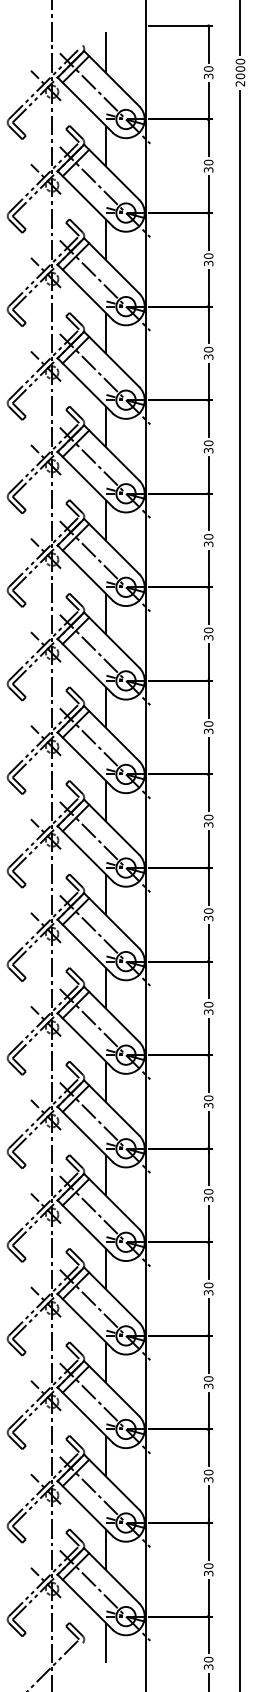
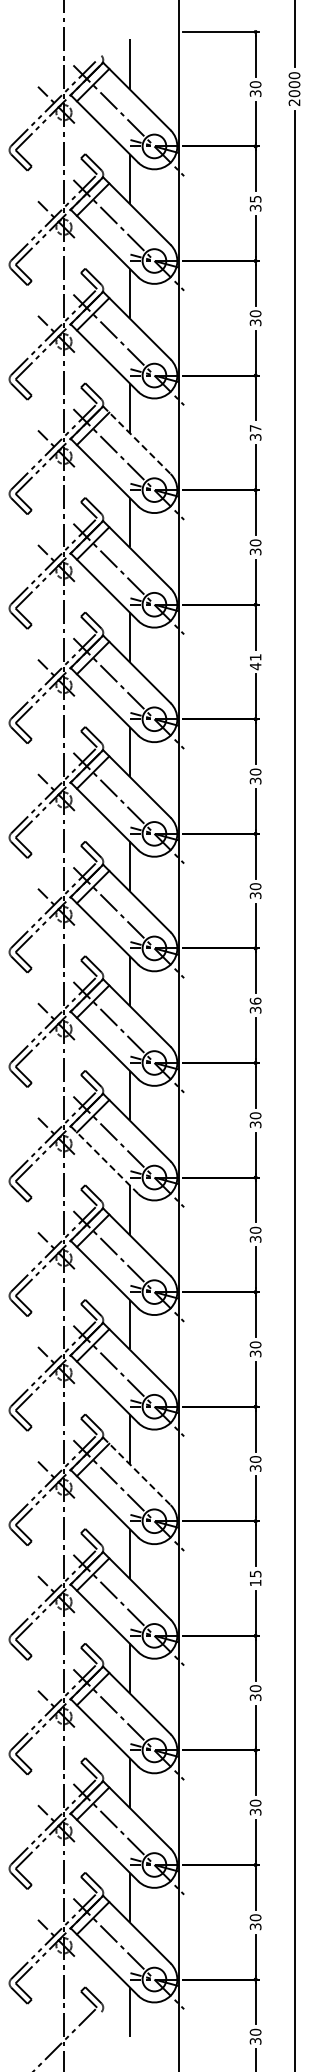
text: (208, 162) -> (255, 198), 30 -> 35
text: (208, 349) -> (255, 427), 30 -> 37
line: (111, 359) -> (136, 440), solid -> dashed
text: (208, 540) -> (255, 662), 30 -> 41
text: (208, 817) -> (255, 1000), 30 -> 36
line: (85, 947) -> (104, 1160), solid -> dashed
line: (111, 1201) -> (136, 1471), solid -> dashed
text: (208, 1289) -> (255, 1578), 30 -> 15

